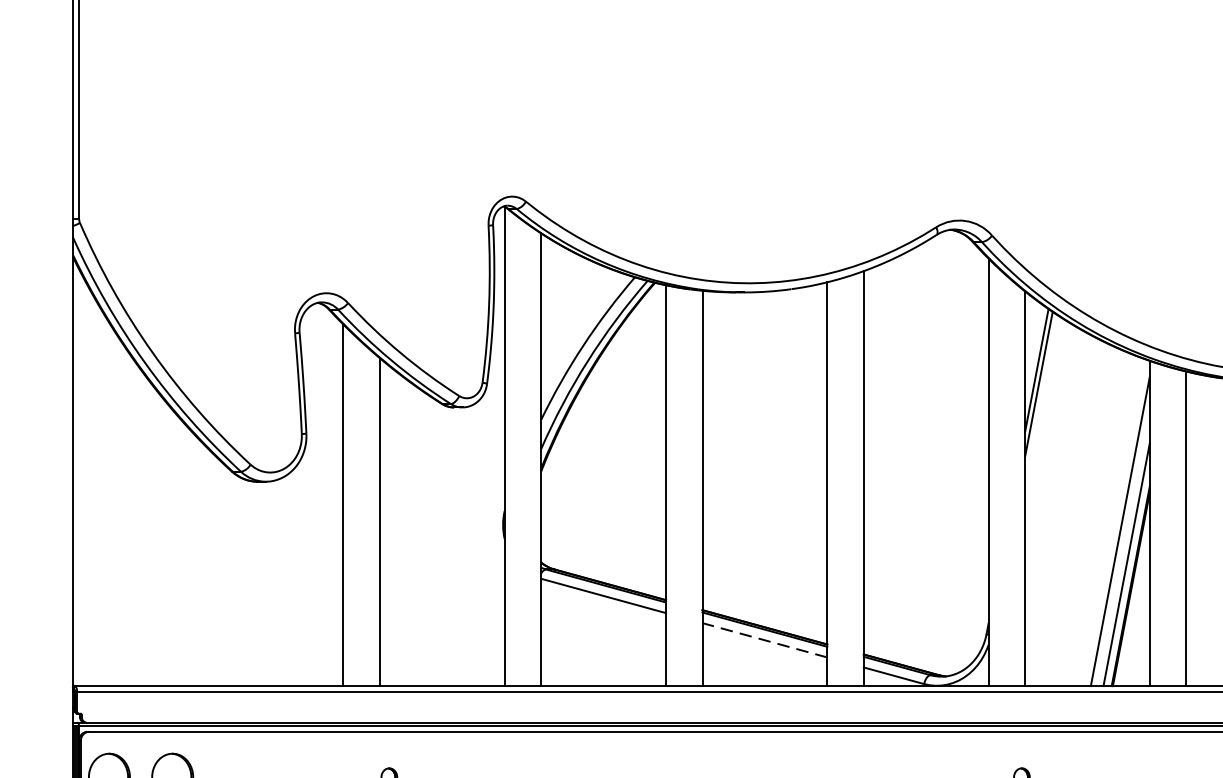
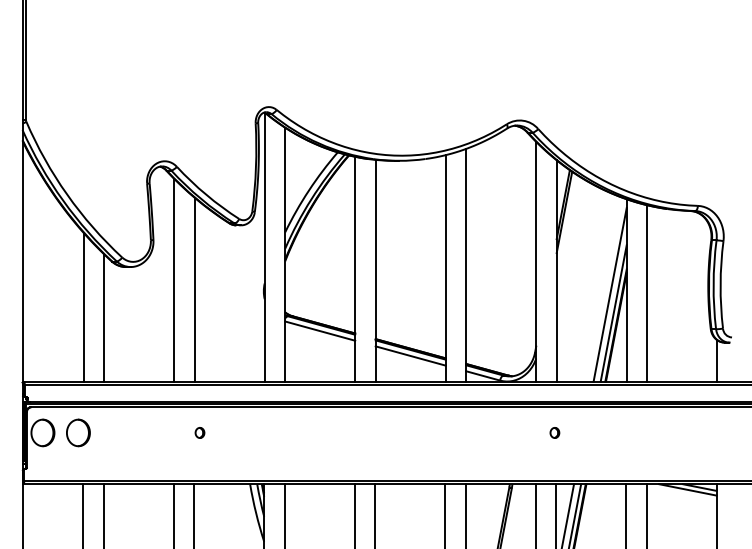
line: (181, 552) -> (83, 306), added
line: (219, 571) -> (104, 317), added
line: (764, 639) -> (410, 355), dashed -> solid

